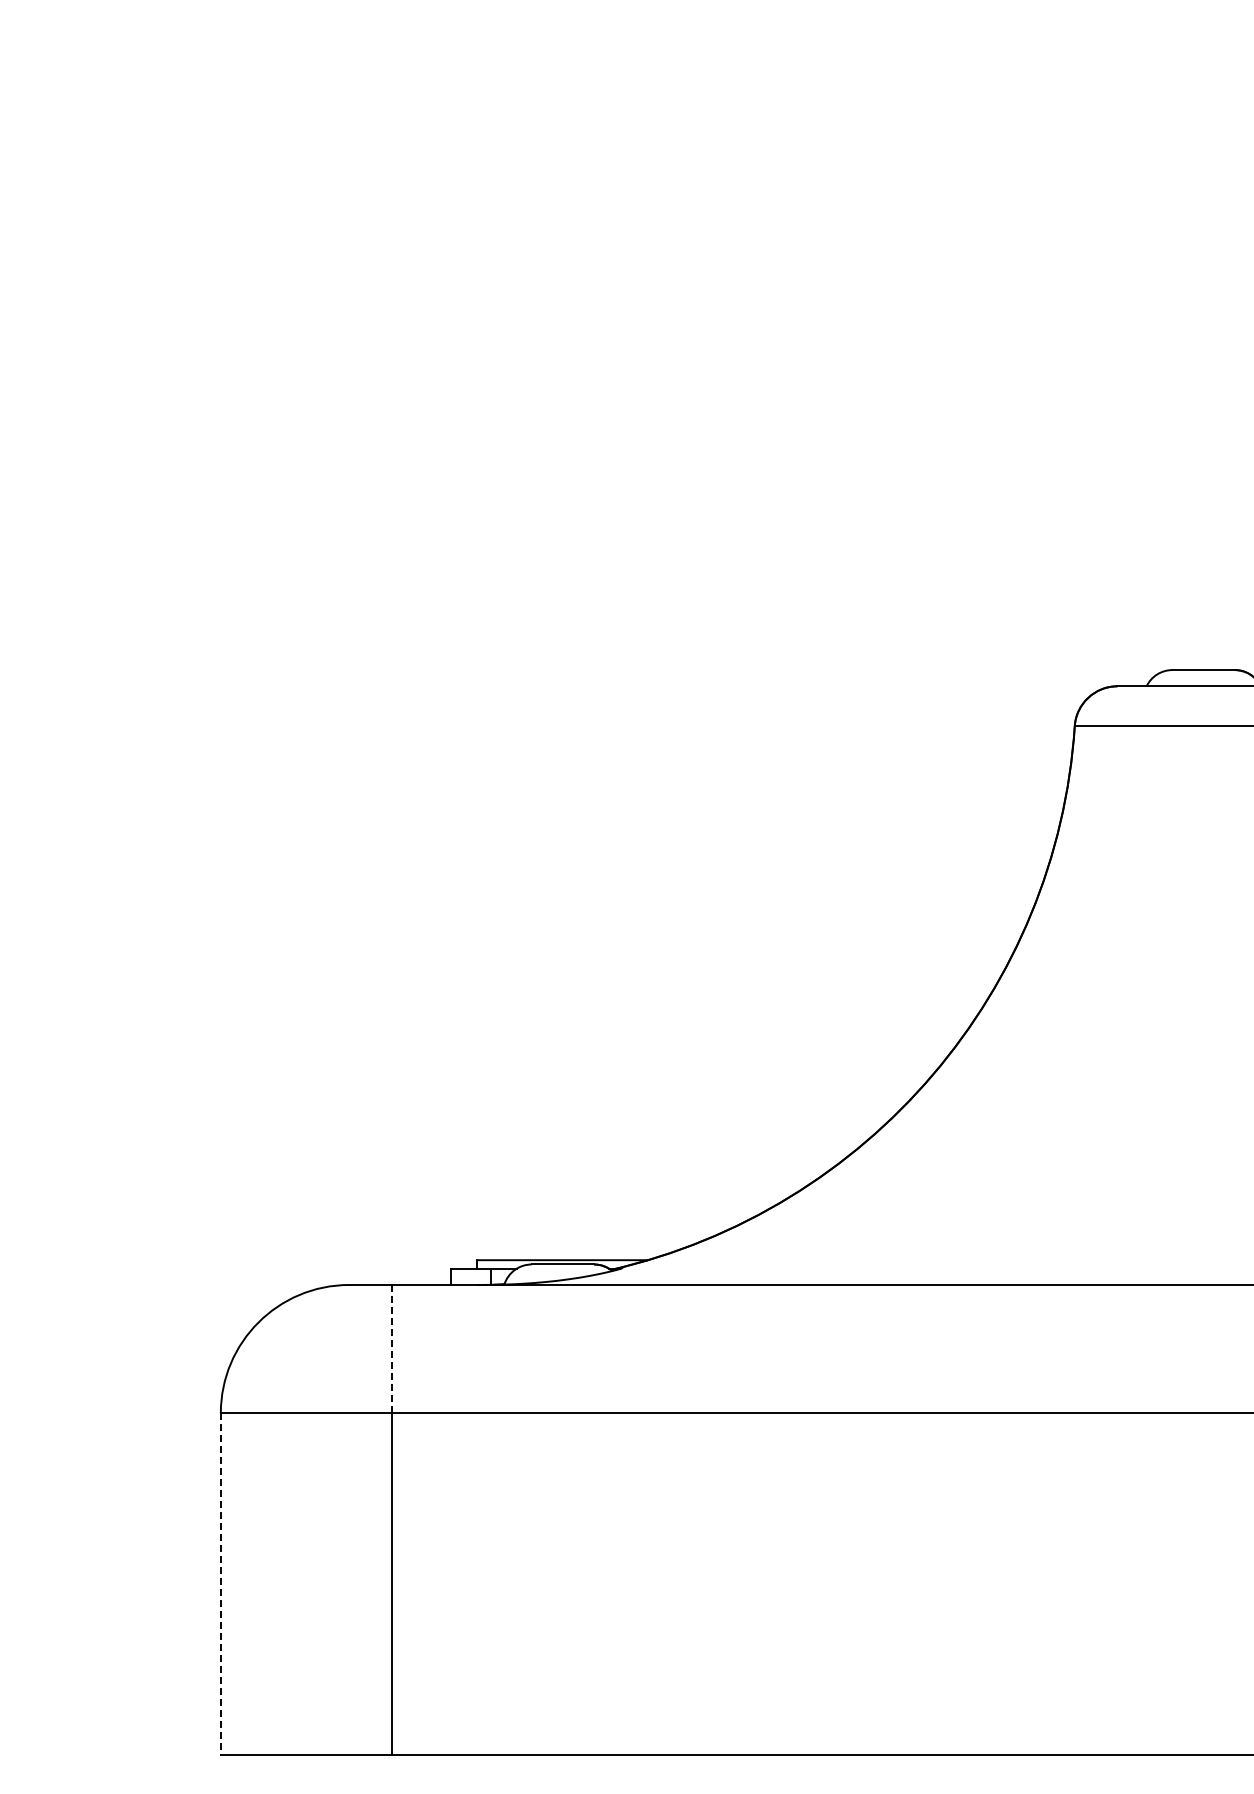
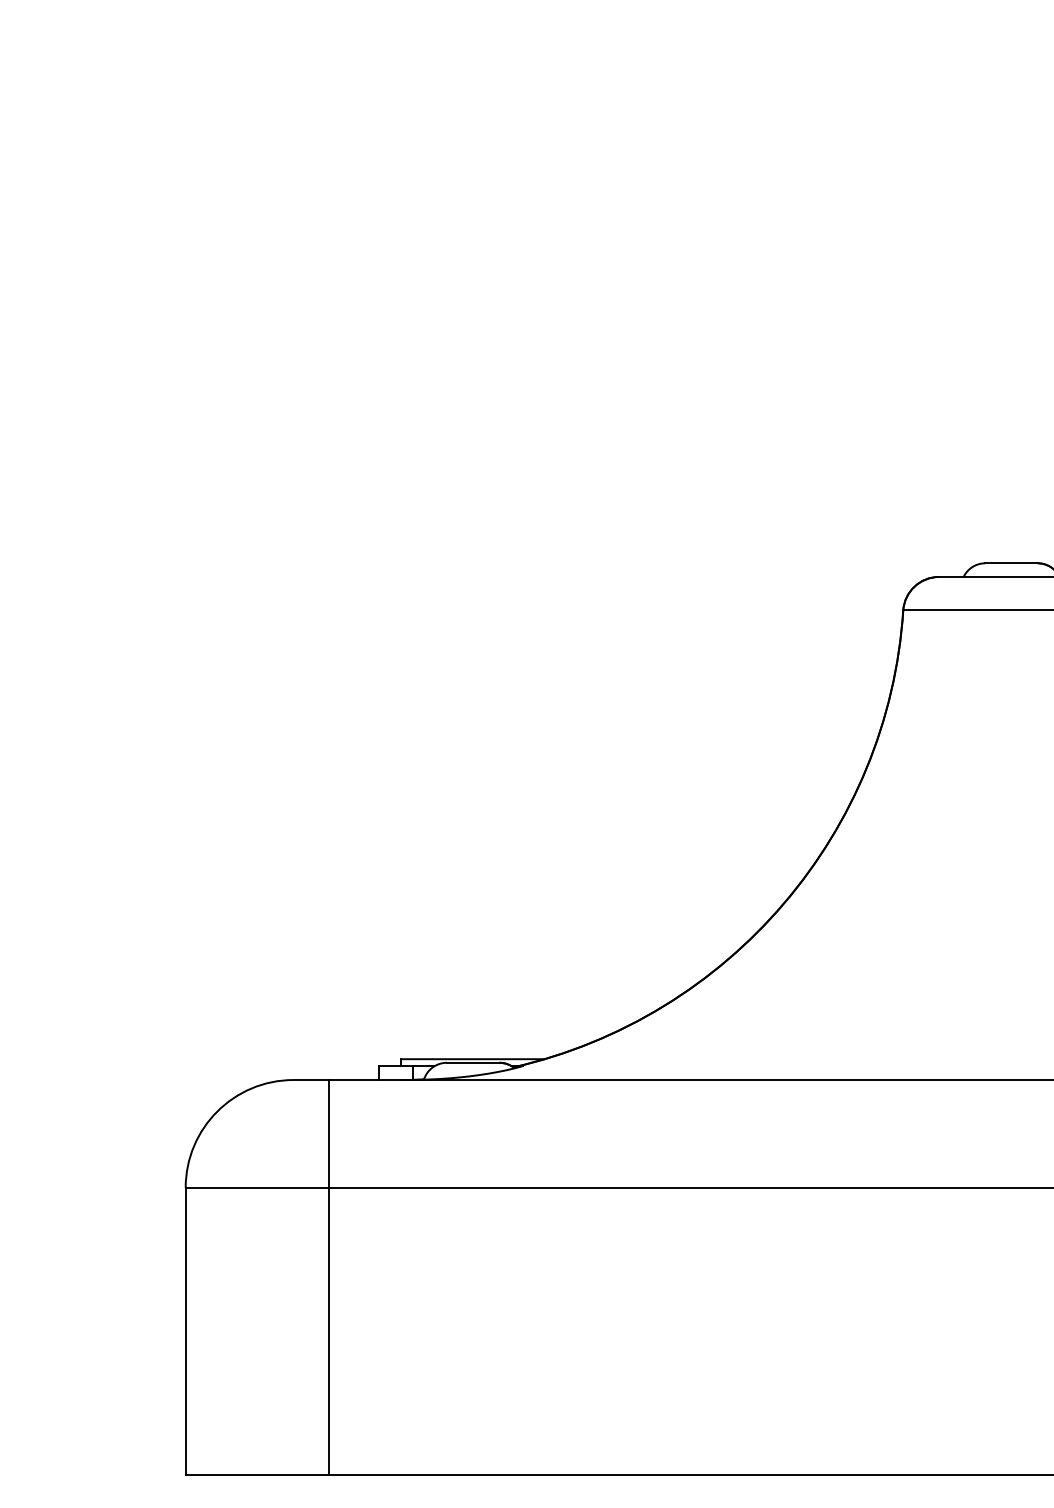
line: (391, 1349) -> (329, 1134), dashed -> solid
line: (220, 1584) -> (185, 1331), dashed -> solid

